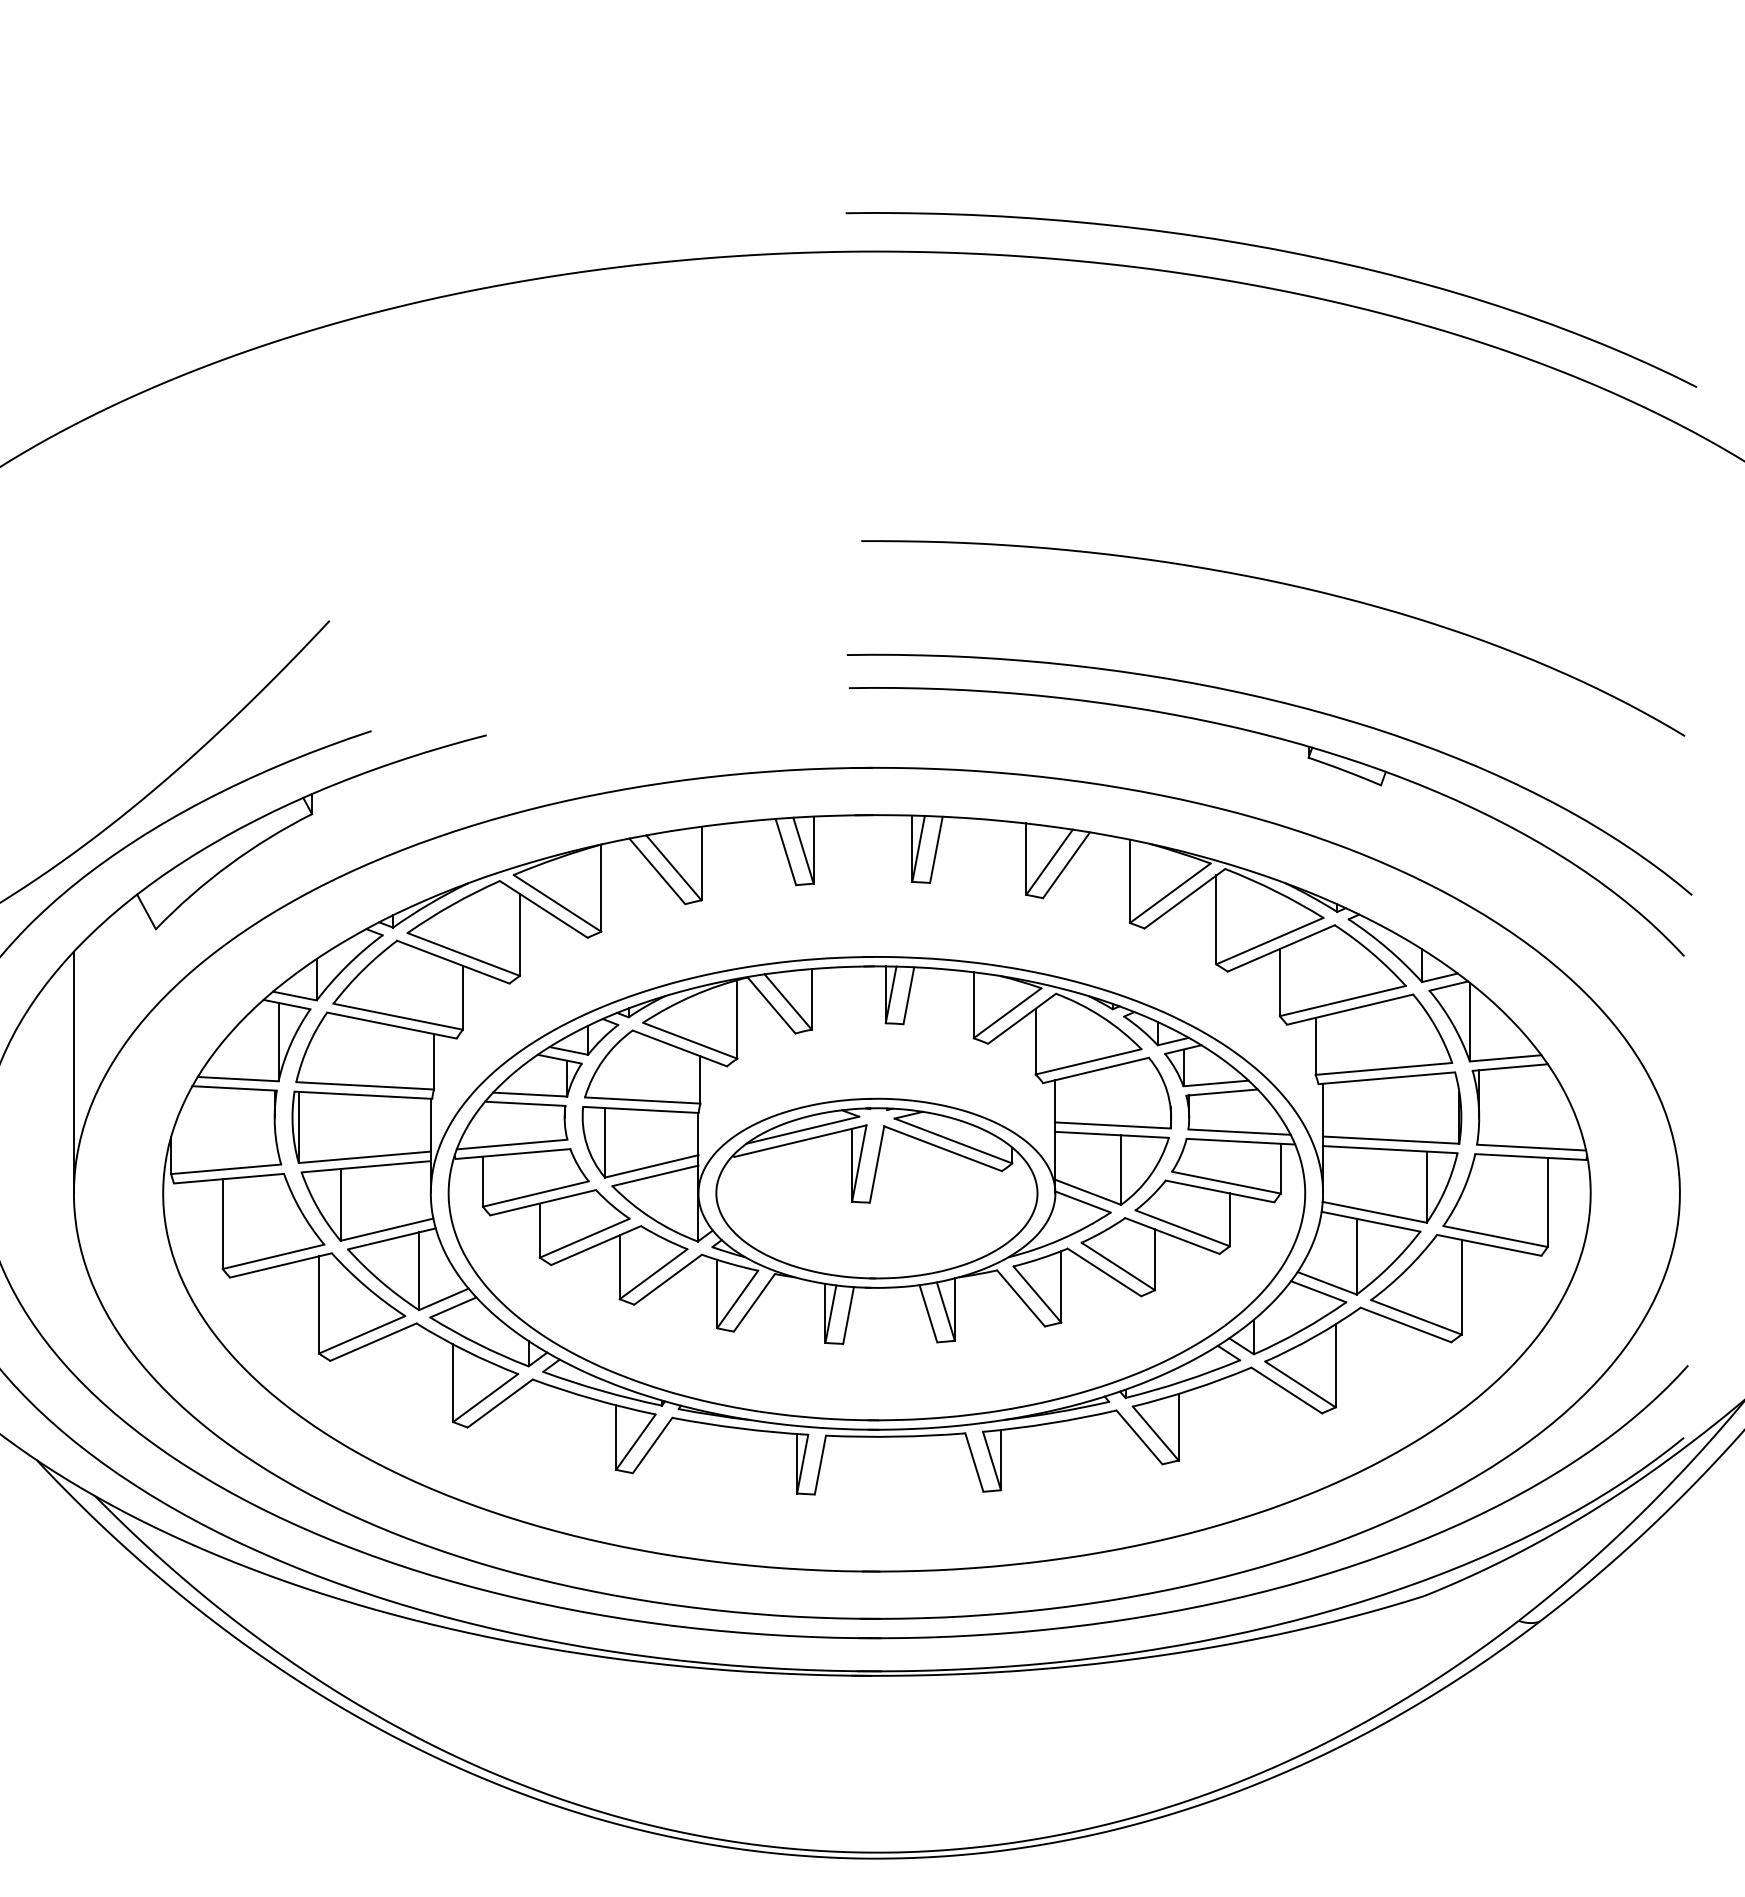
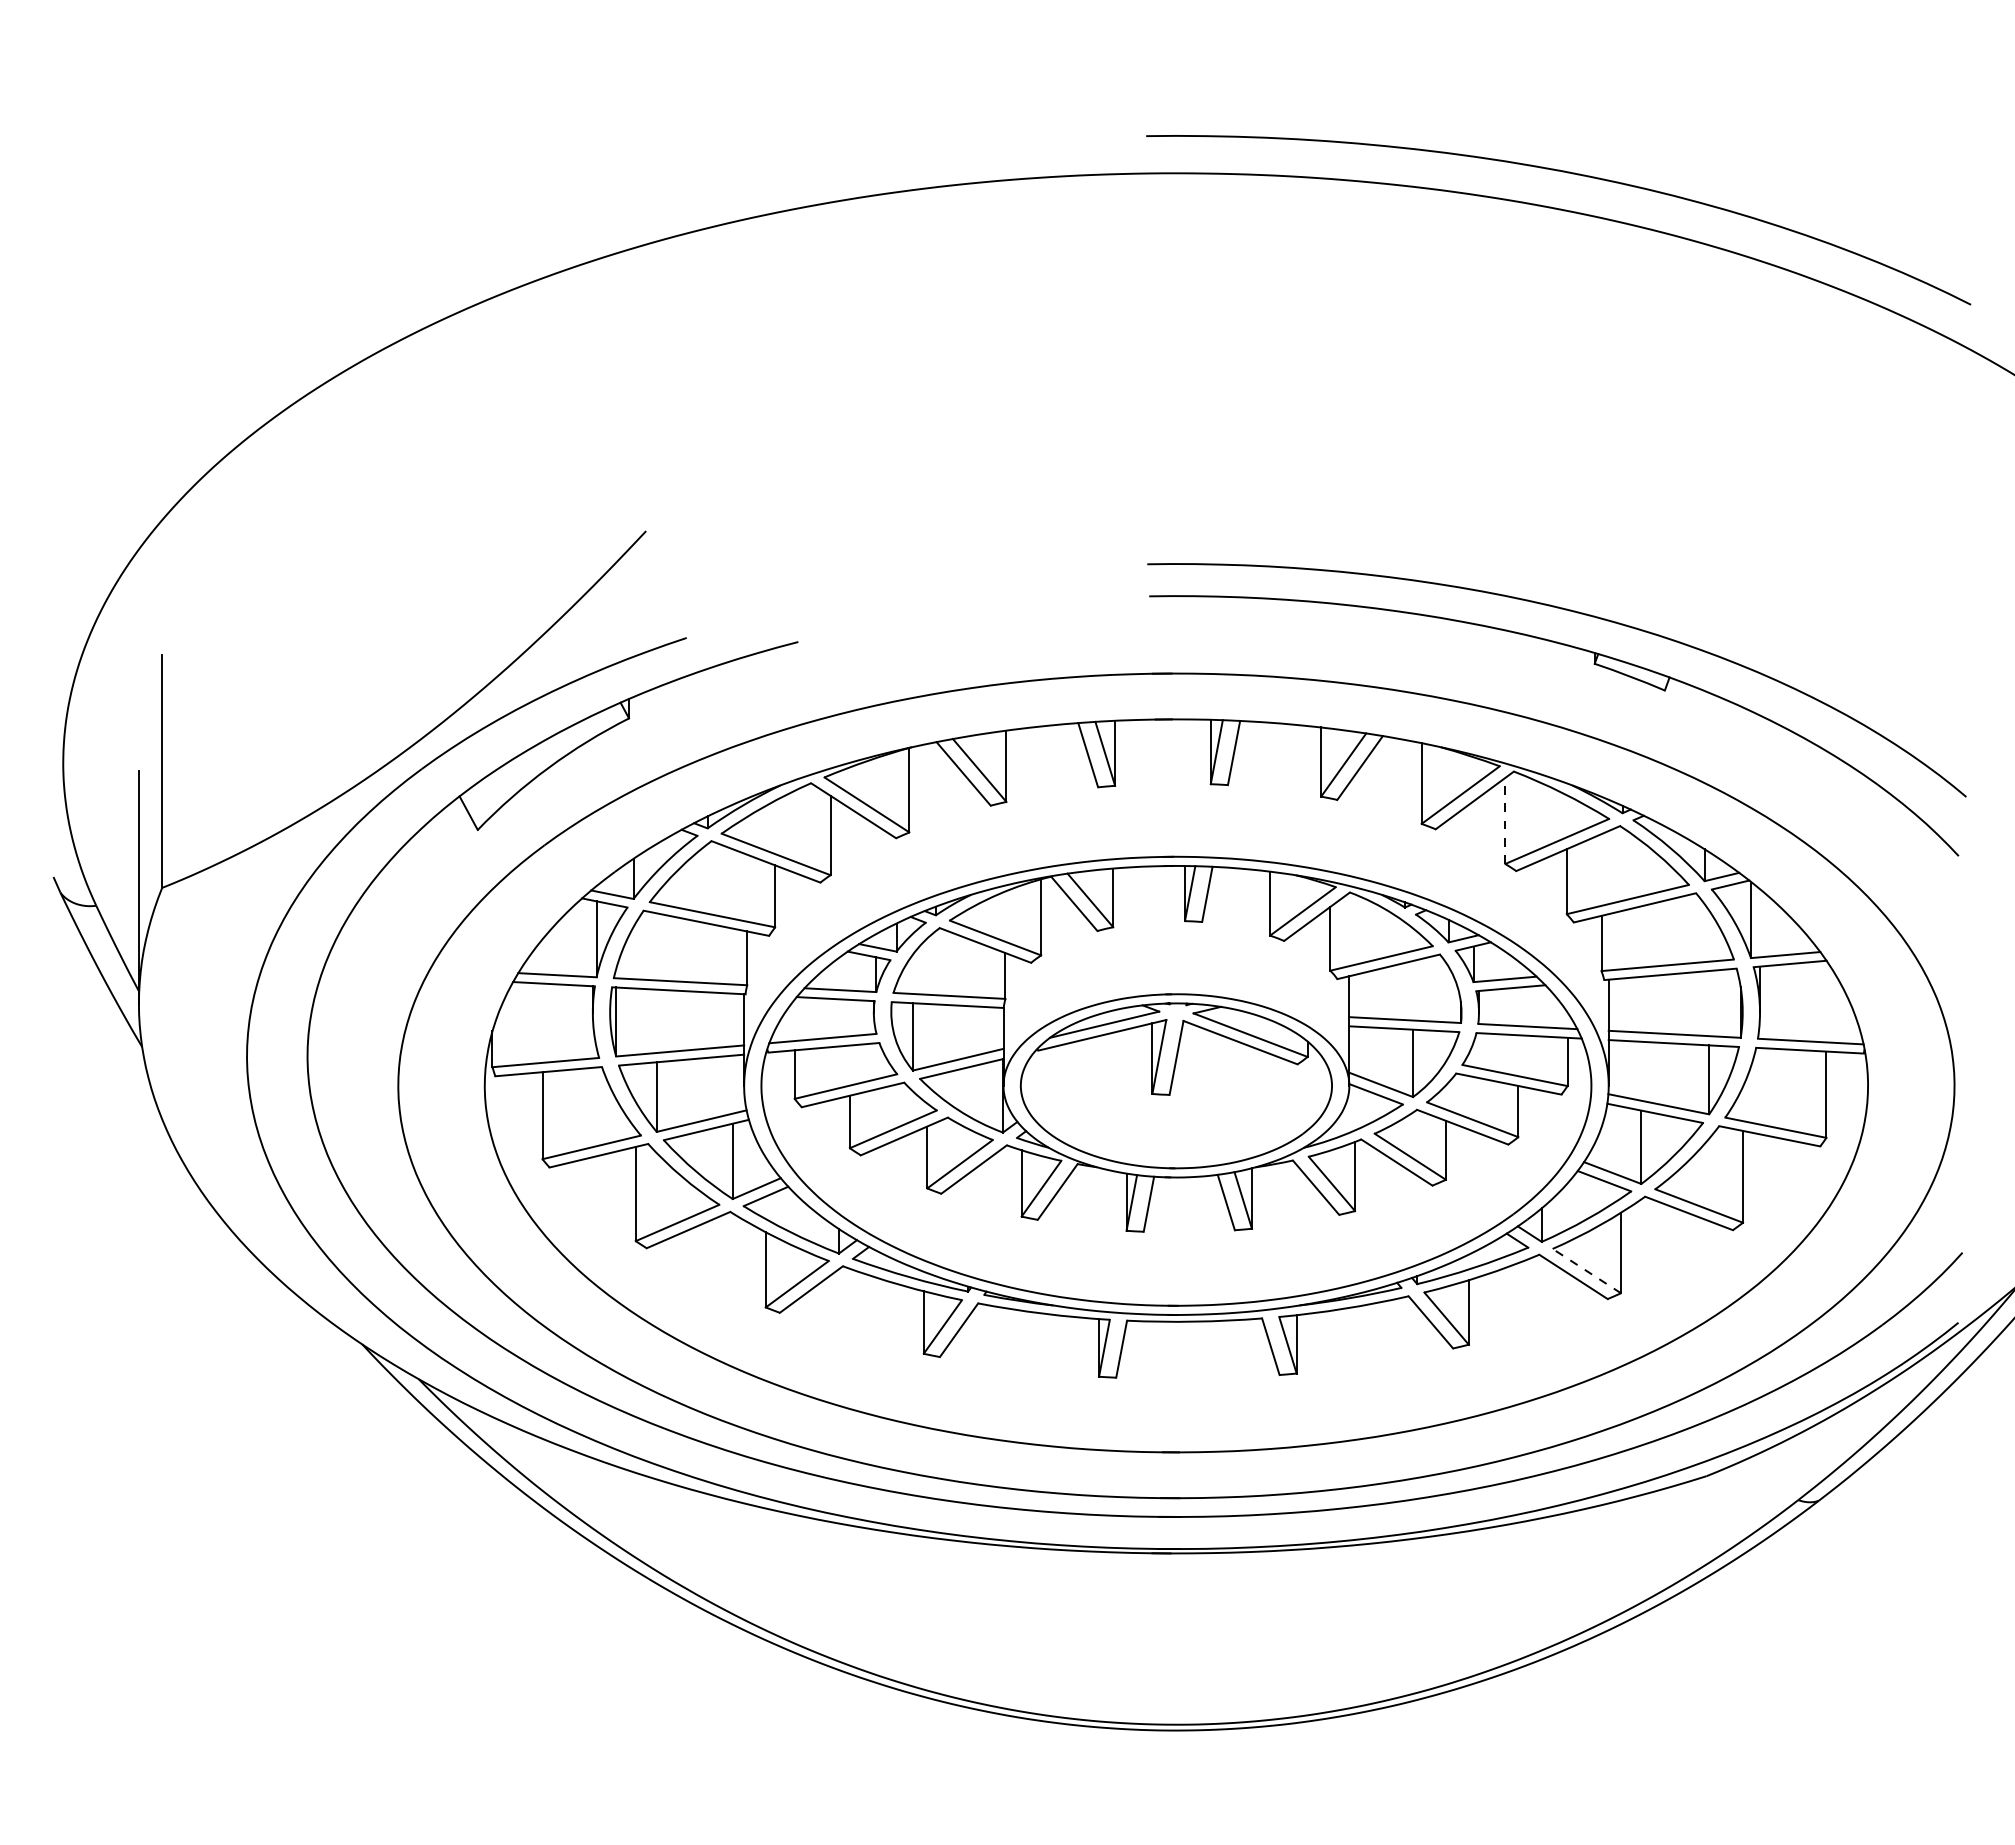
curve: (1284, 585) -> (1571, 496), removed
line: (1216, 919) -> (1505, 820), solid -> dashed
line: (74, 1072) -> (398, 968), removed
line: (1300, 1384) -> (1586, 1271), solid -> dashed

